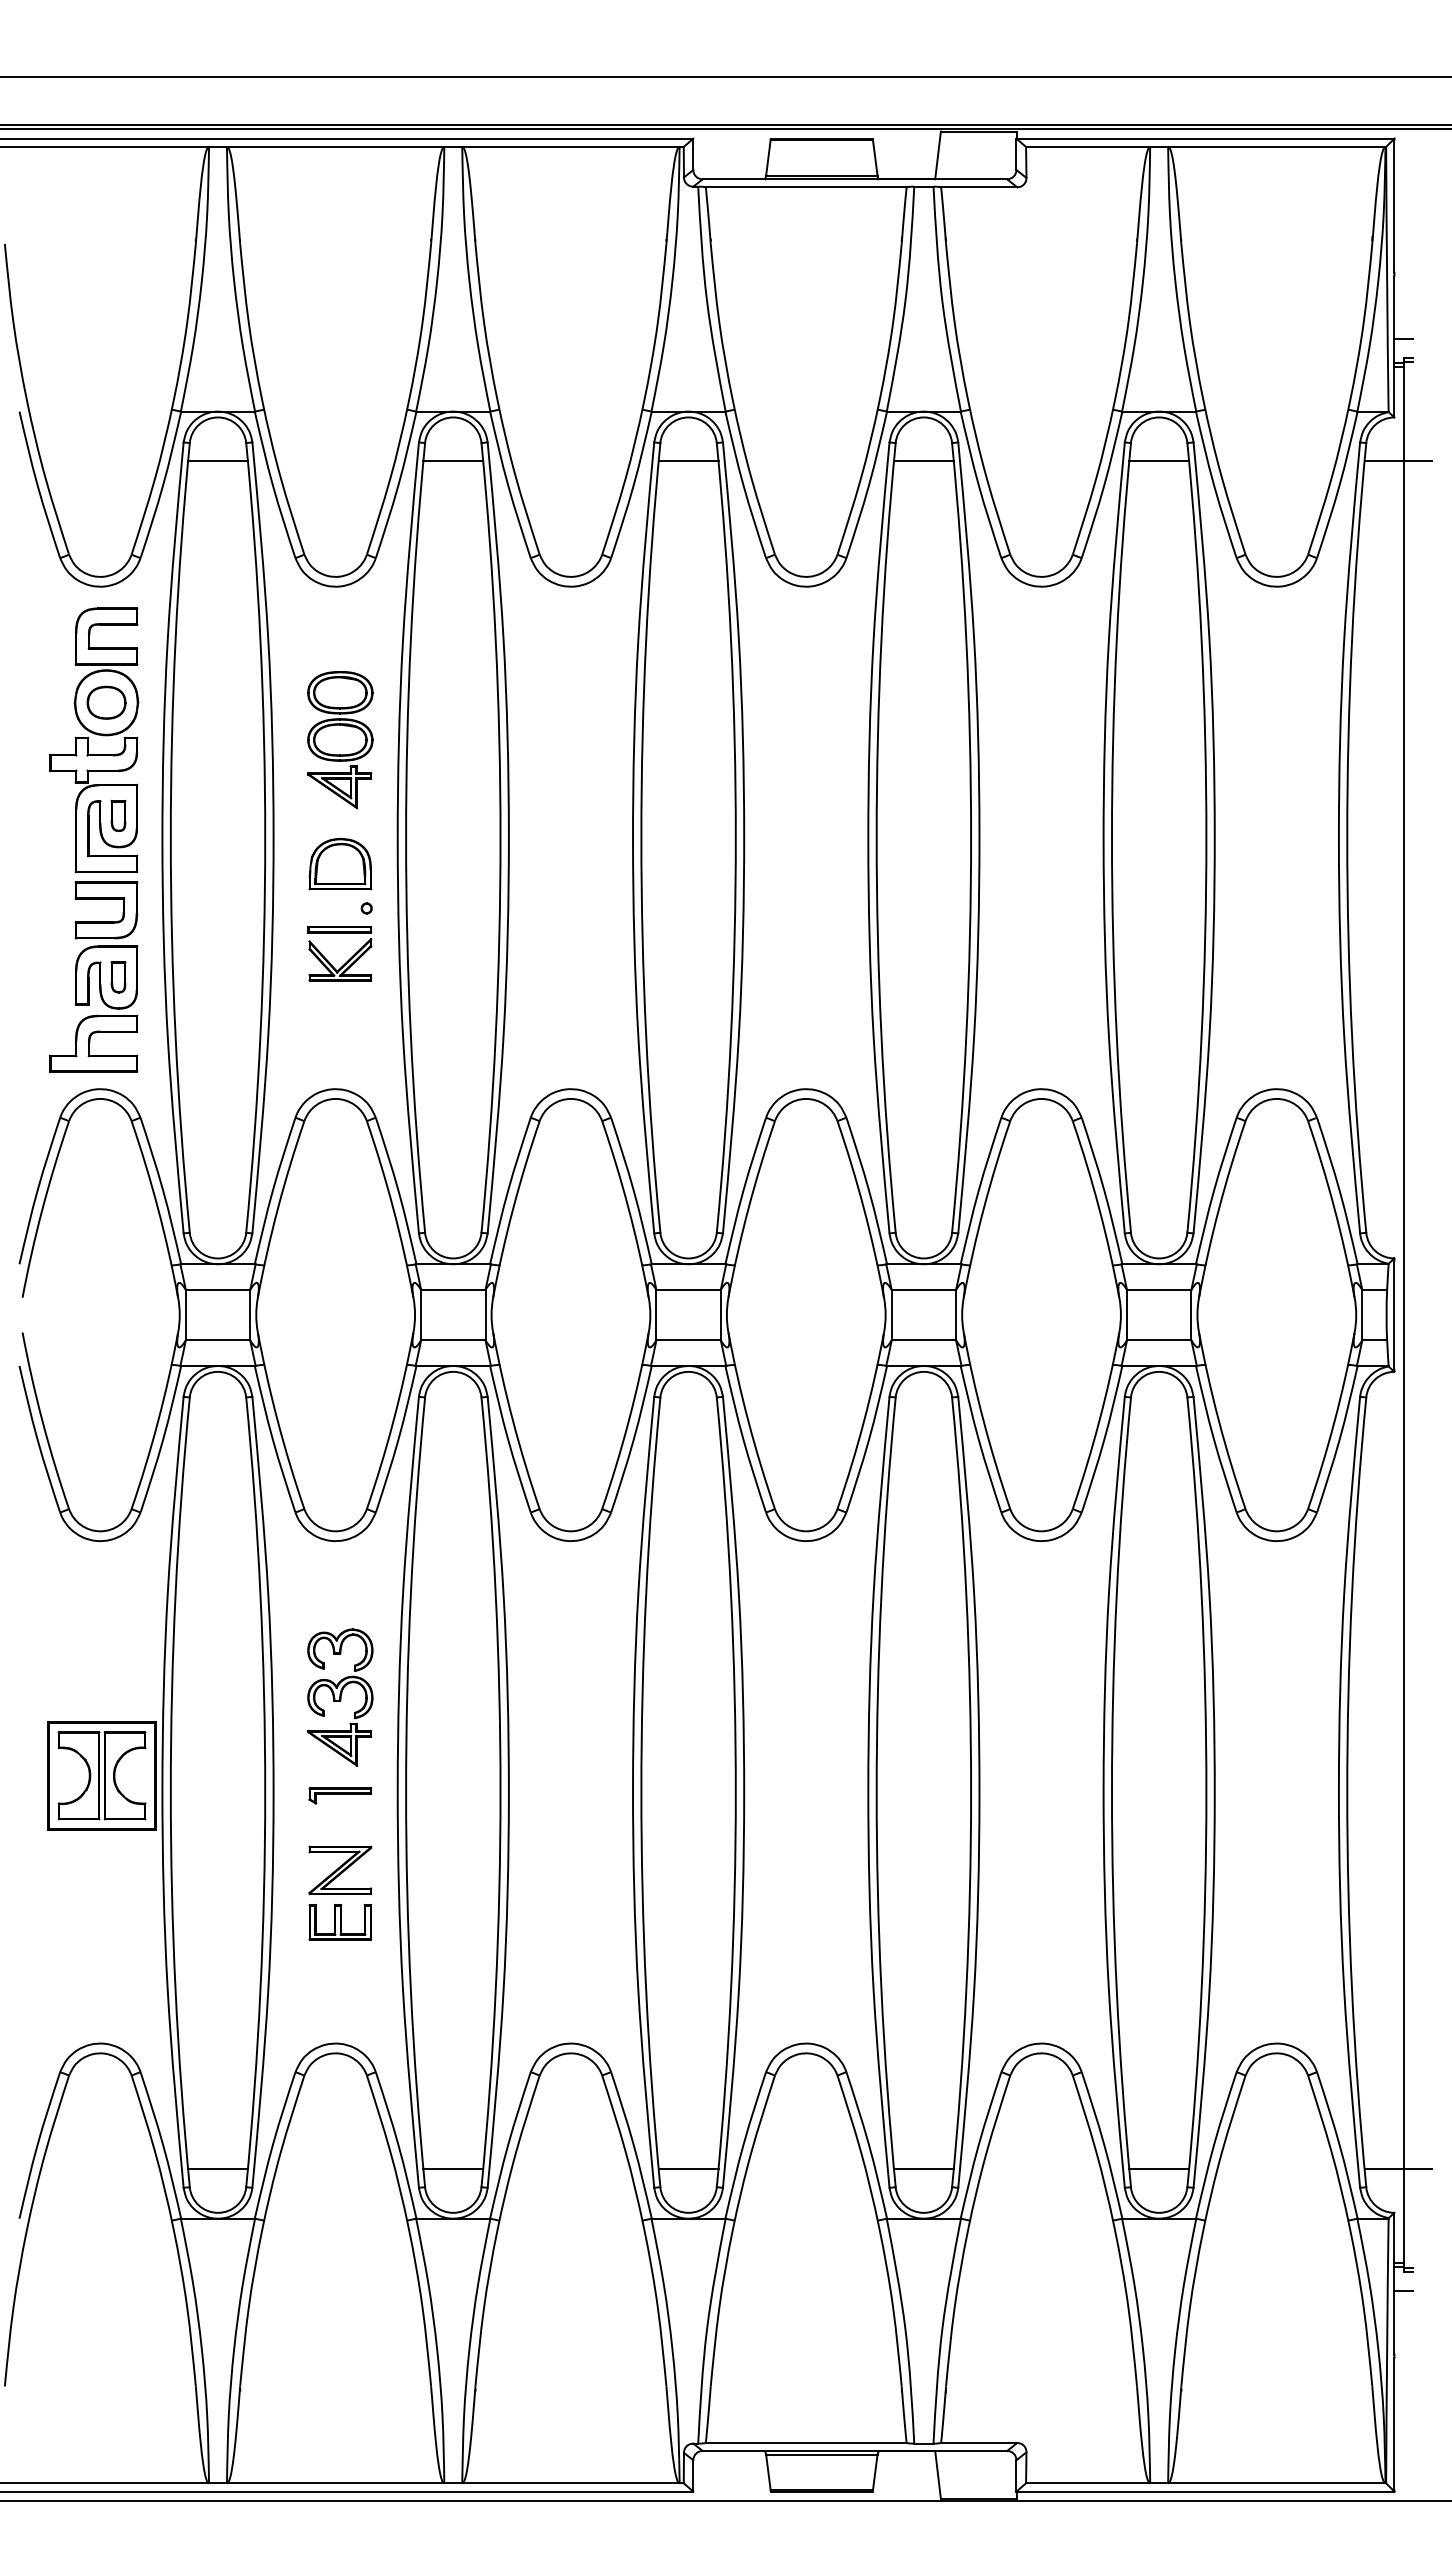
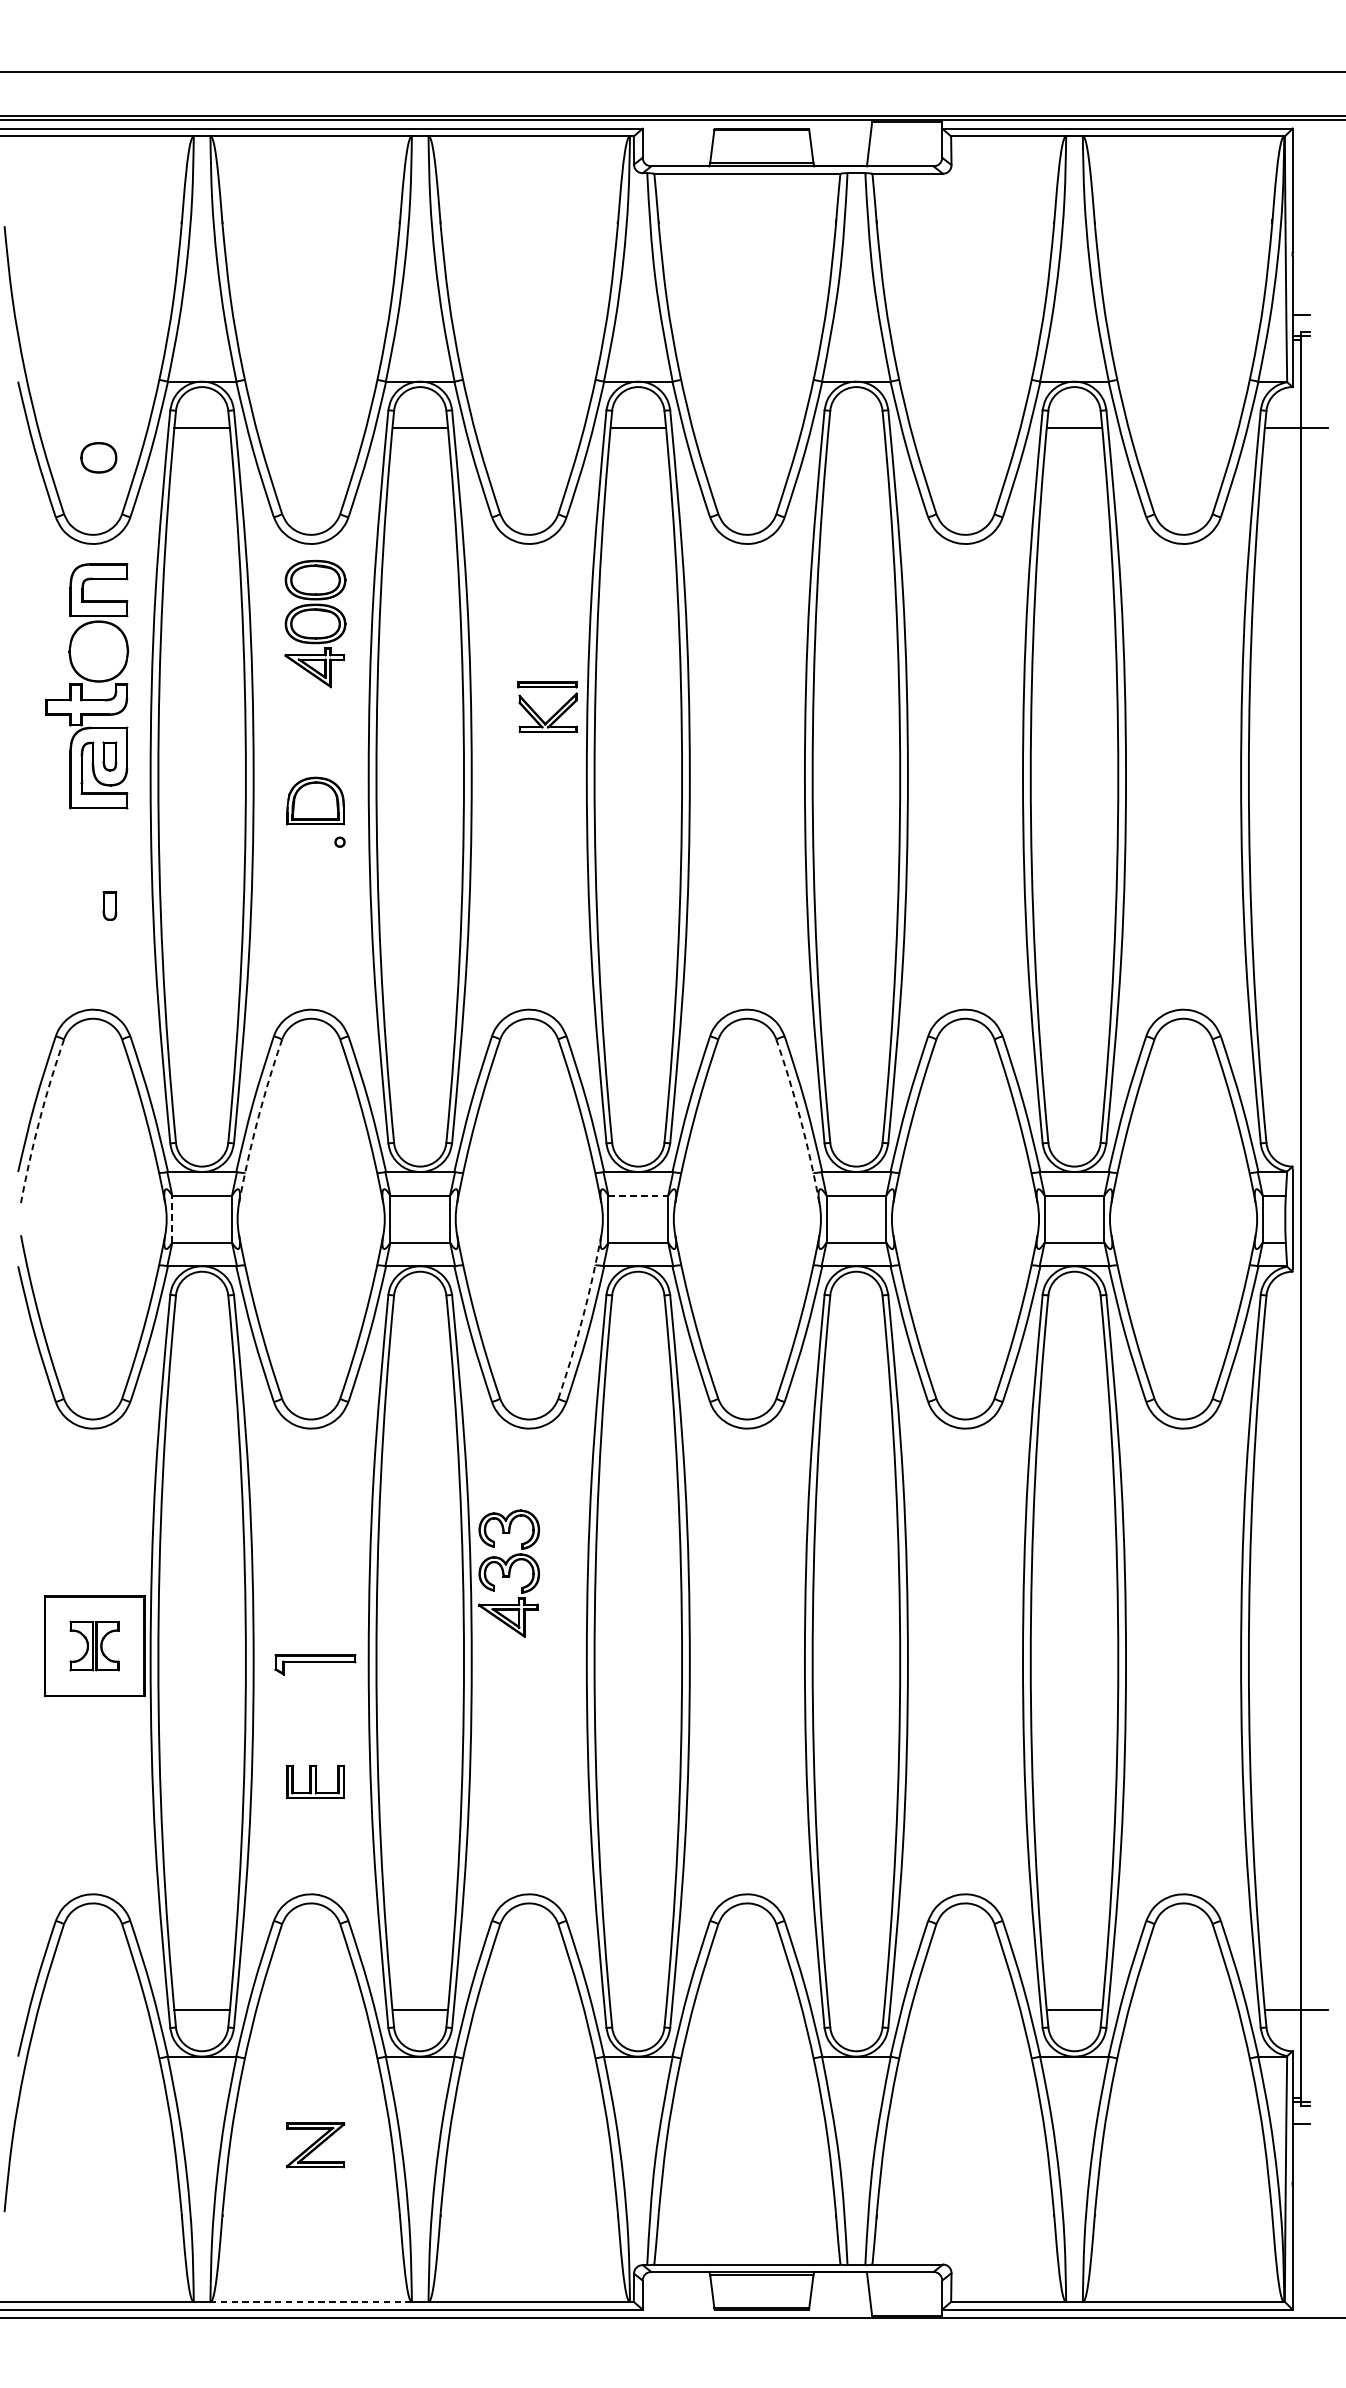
line: (923, 461) -> (856, 427), removed
part: (106, 702) -> (98, 457), moved
part: (340, 740) -> (315, 624), moved
part: (347, 960) -> (554, 713), moved
part: (93, 976) -> (86, 905), removed
arc: (42, 1208) -> (39, 1120), solid -> dashed
arc: (277, 1208) -> (257, 1120), solid -> dashed
arc: (863, 1208) -> (800, 1120), solid -> dashed
line: (689, 1289) -> (639, 1195), solid -> dashed
line: (185, 1314) -> (172, 1218), solid -> dashed
arc: (628, 1421) -> (582, 1317), solid -> dashed
part: (340, 1697) -> (509, 1573), moved
part: (101, 1775) -> (94, 1645), size x0.6
part: (340, 1795) -> (315, 1664), size x1.4
part: (340, 1870) -> (315, 2145), moved
line: (688, 2168) -> (638, 2010), removed
line: (923, 2168) -> (856, 2010), removed
line: (335, 2483) -> (311, 2302), solid -> dashed

